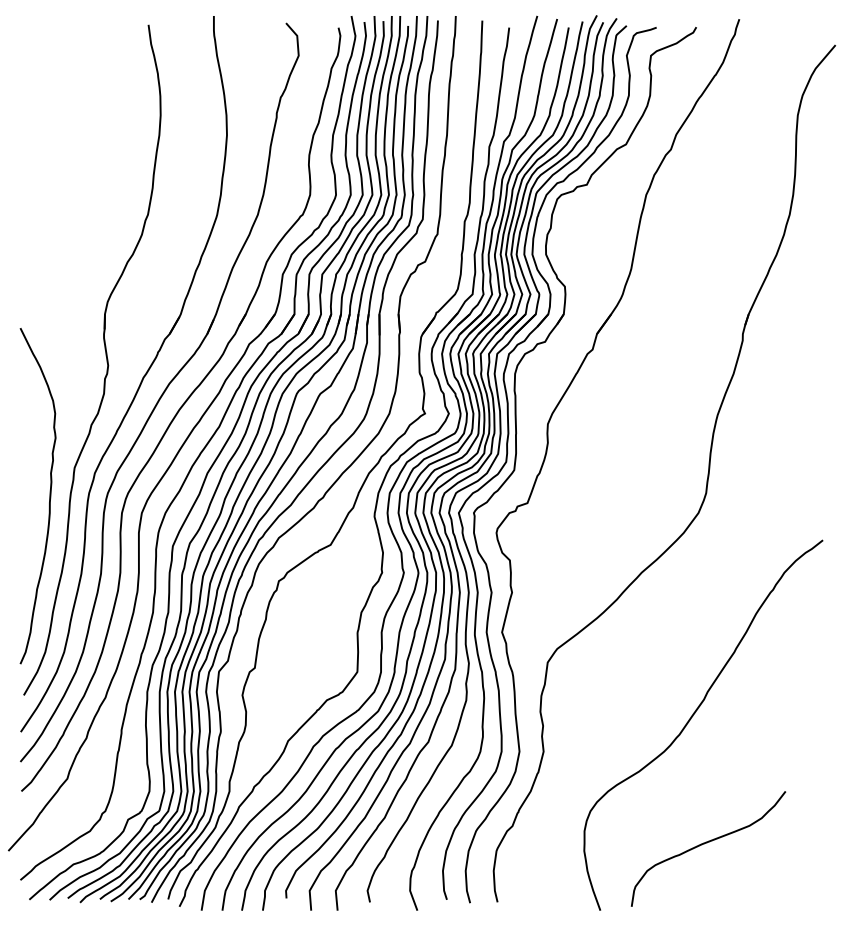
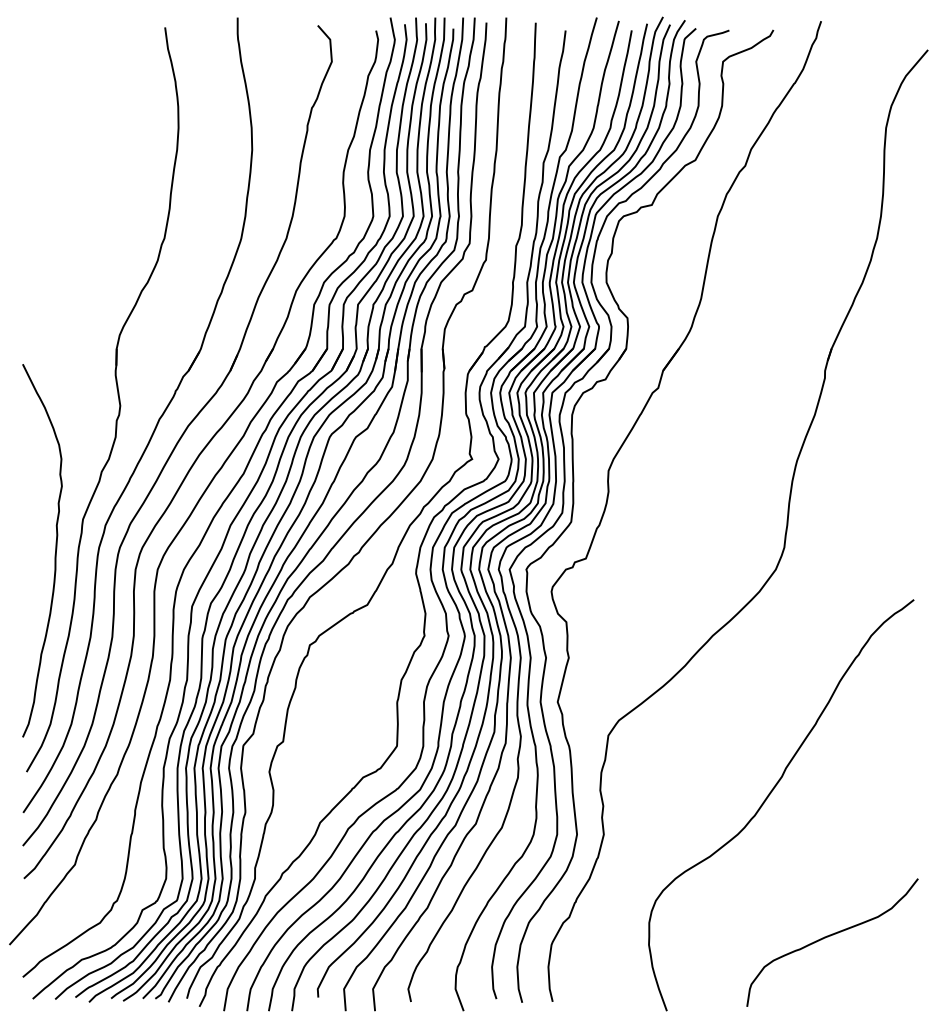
curve: (707, 843) -> (831, 936), moved

